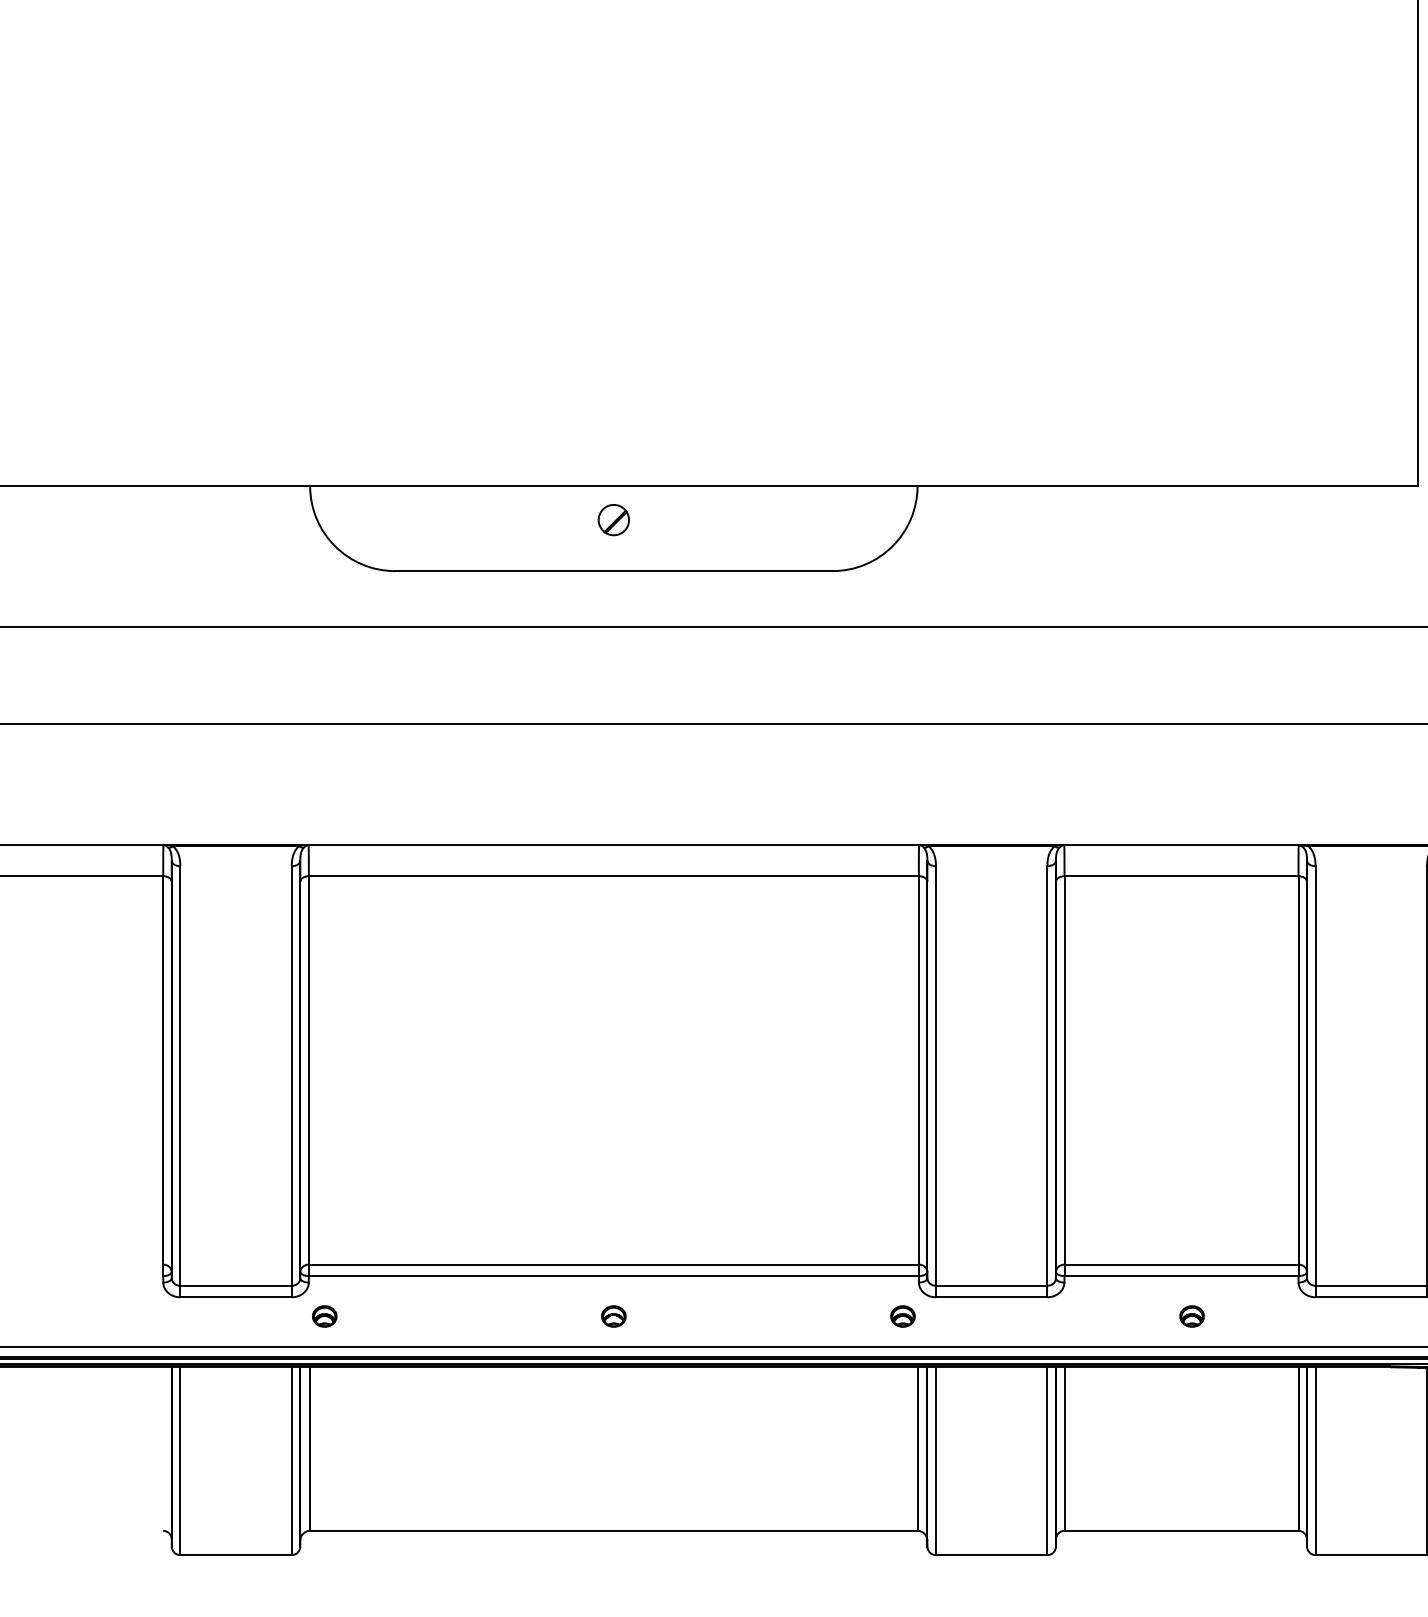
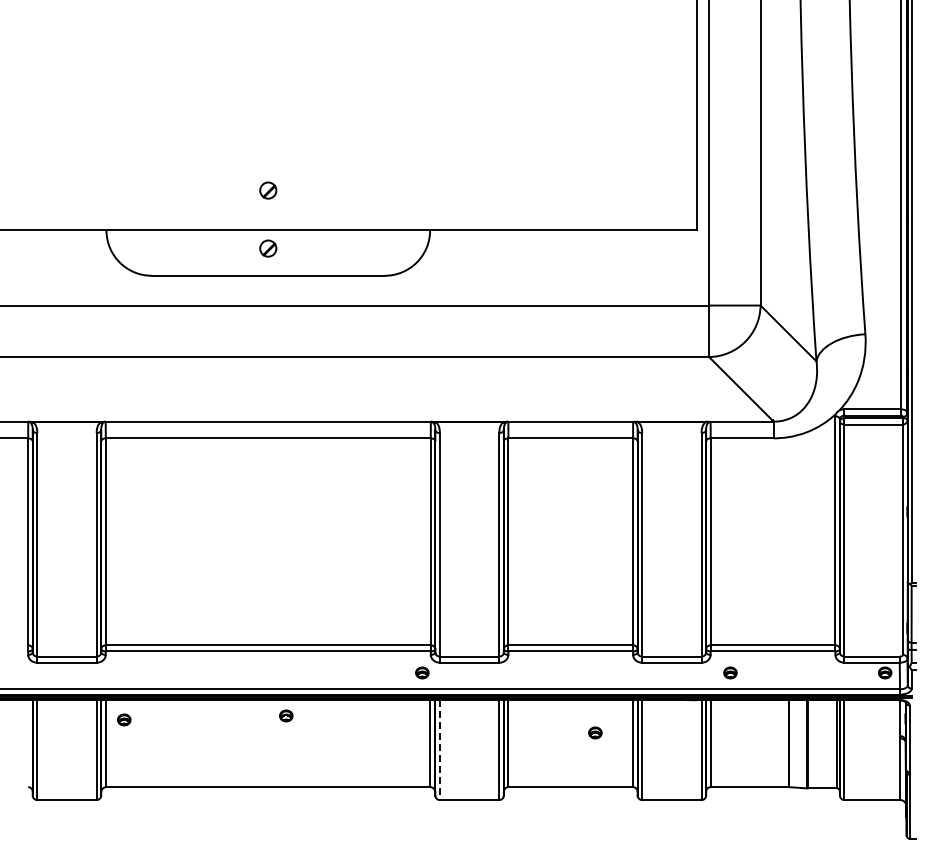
part: (614, 411) -> (268, 190), added
part: (325, 1315) -> (124, 719), moved
part: (614, 1315) -> (286, 715), moved
part: (1192, 1315) -> (595, 732), moved
line: (935, 1462) -> (439, 750), solid -> dashed

